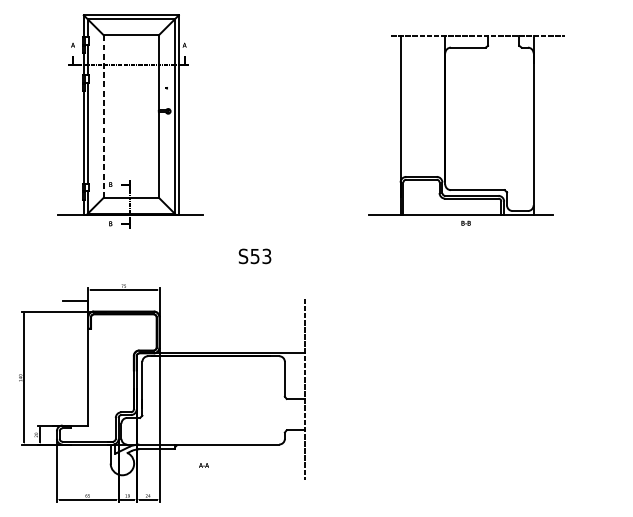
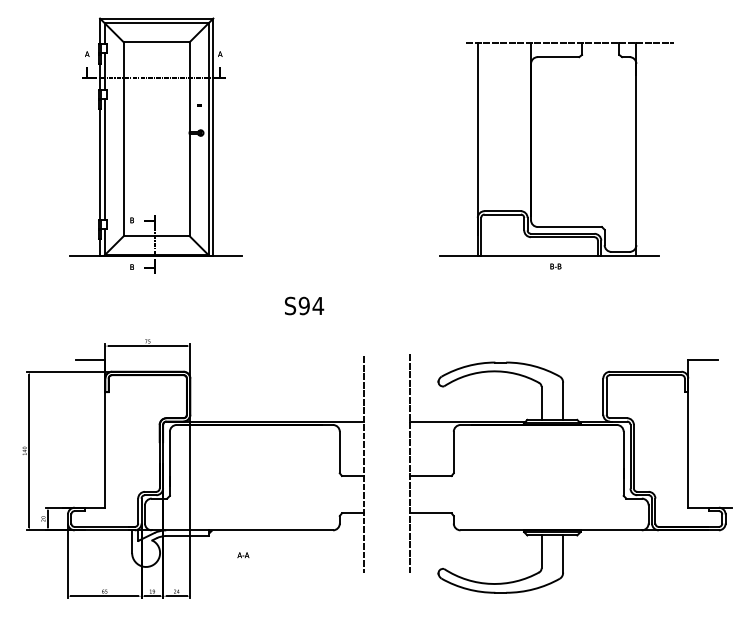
line: (103, 116) -> (123, 139), dashed -> solid
text: (261, 255) -> (311, 305), S53 -> S94
part: (478, 356) -> (570, 425), added

